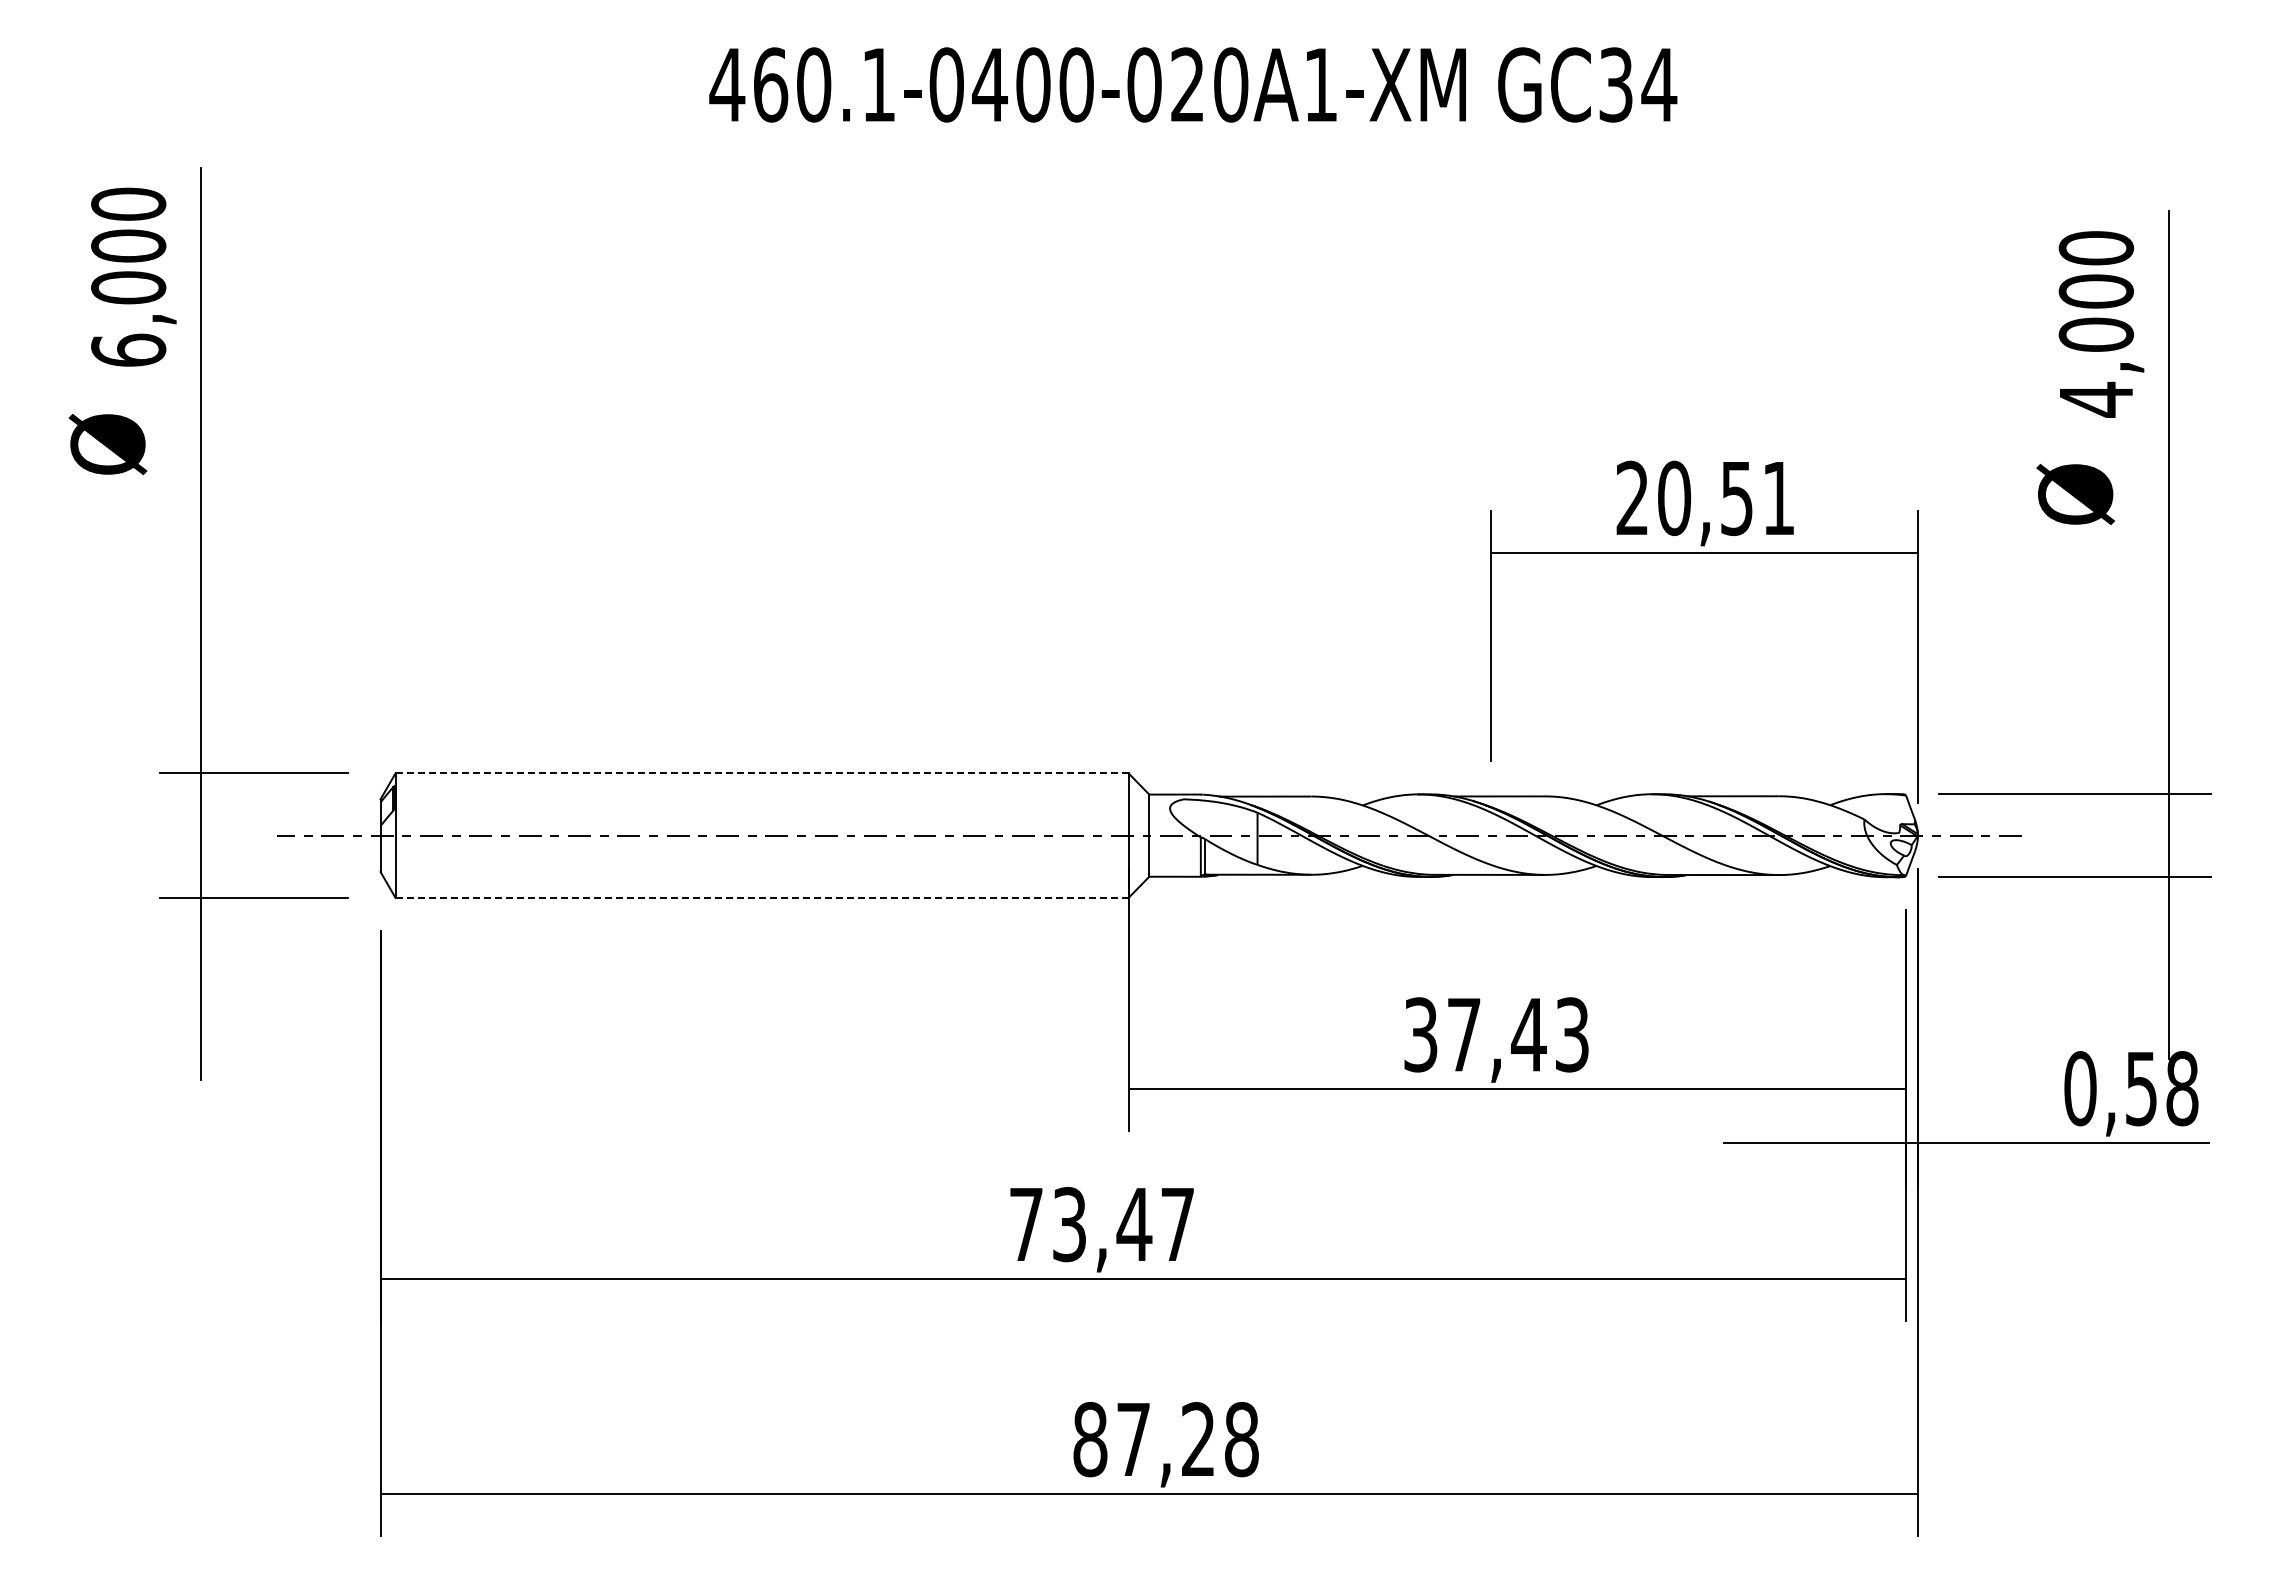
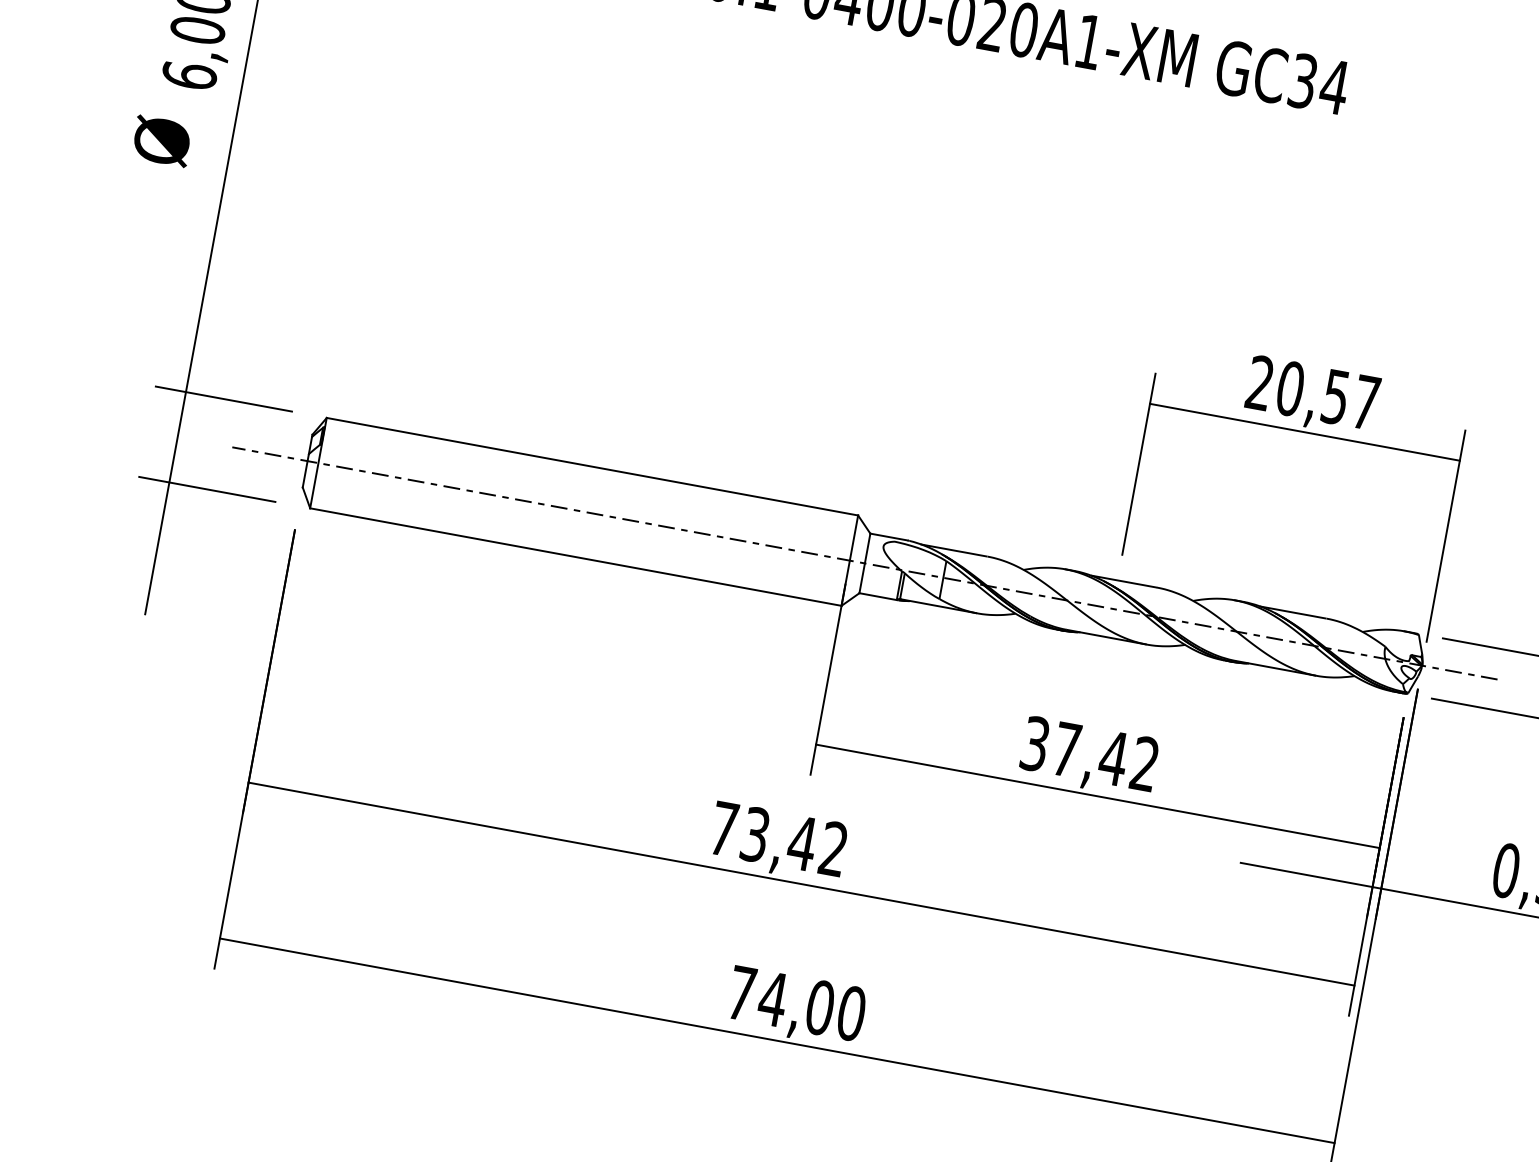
text: (1778, 498) -> (1365, 402), 20,51 -> 20,57
line: (761, 773) -> (592, 466), dashed -> solid
line: (762, 897) -> (576, 556), dashed -> solid
text: (1571, 1034) -> (1144, 763), 37,43 -> 37,42
text: (1177, 1223) -> (833, 848), 73,47 -> 73,42
text: (1165, 1439) -> (796, 1003), 87,28 -> 74,00

